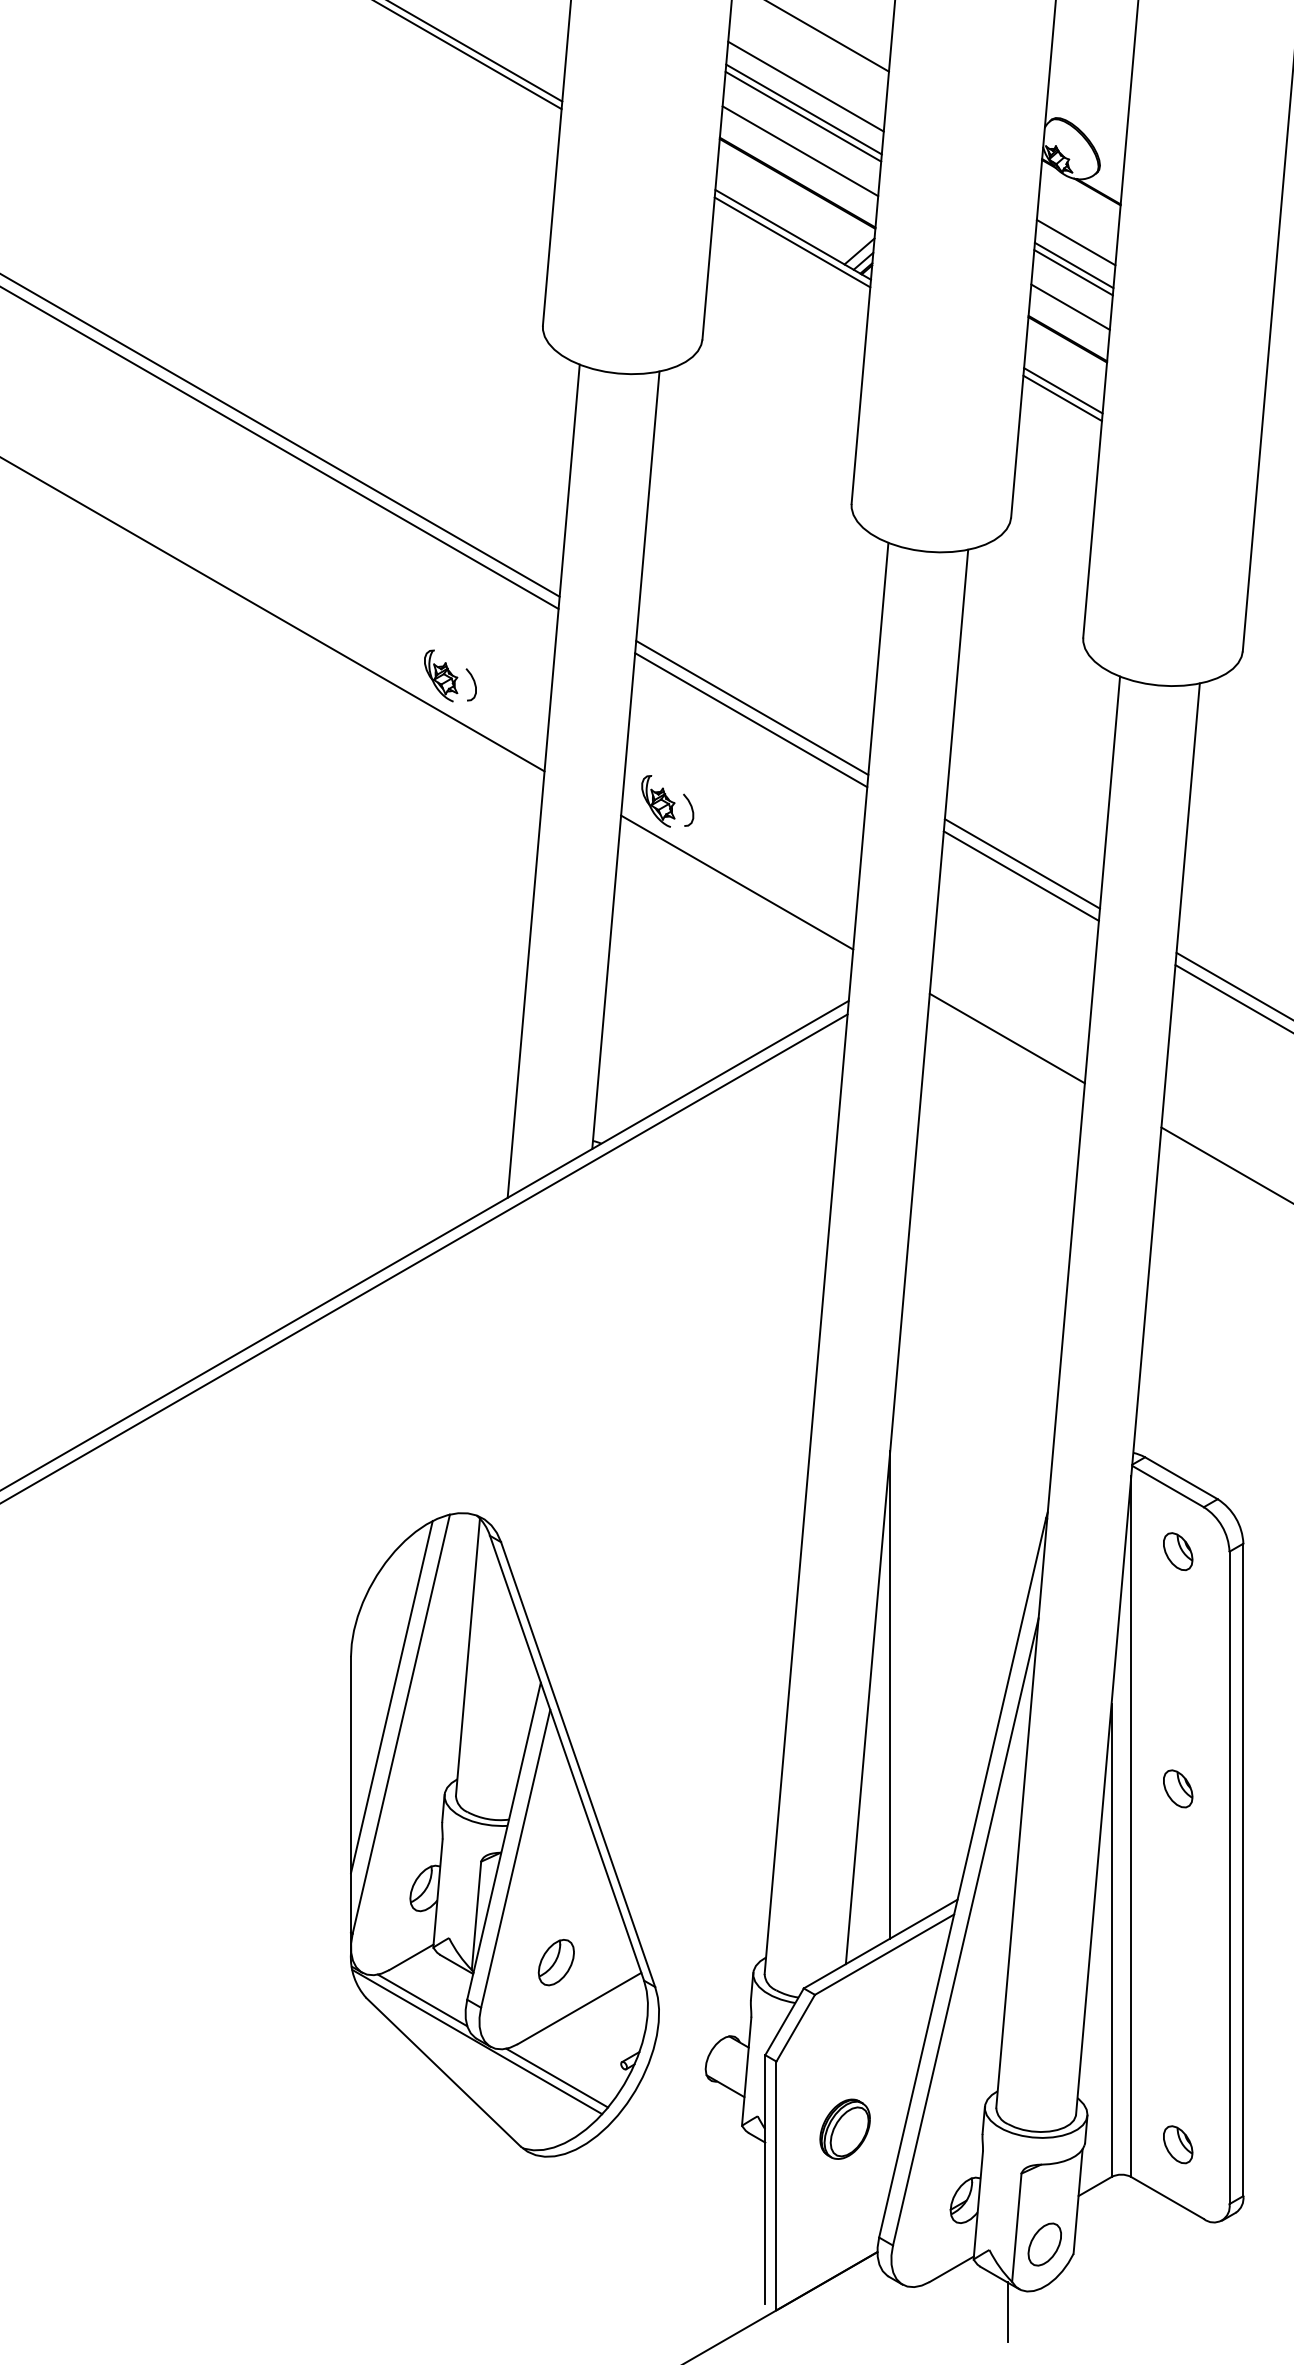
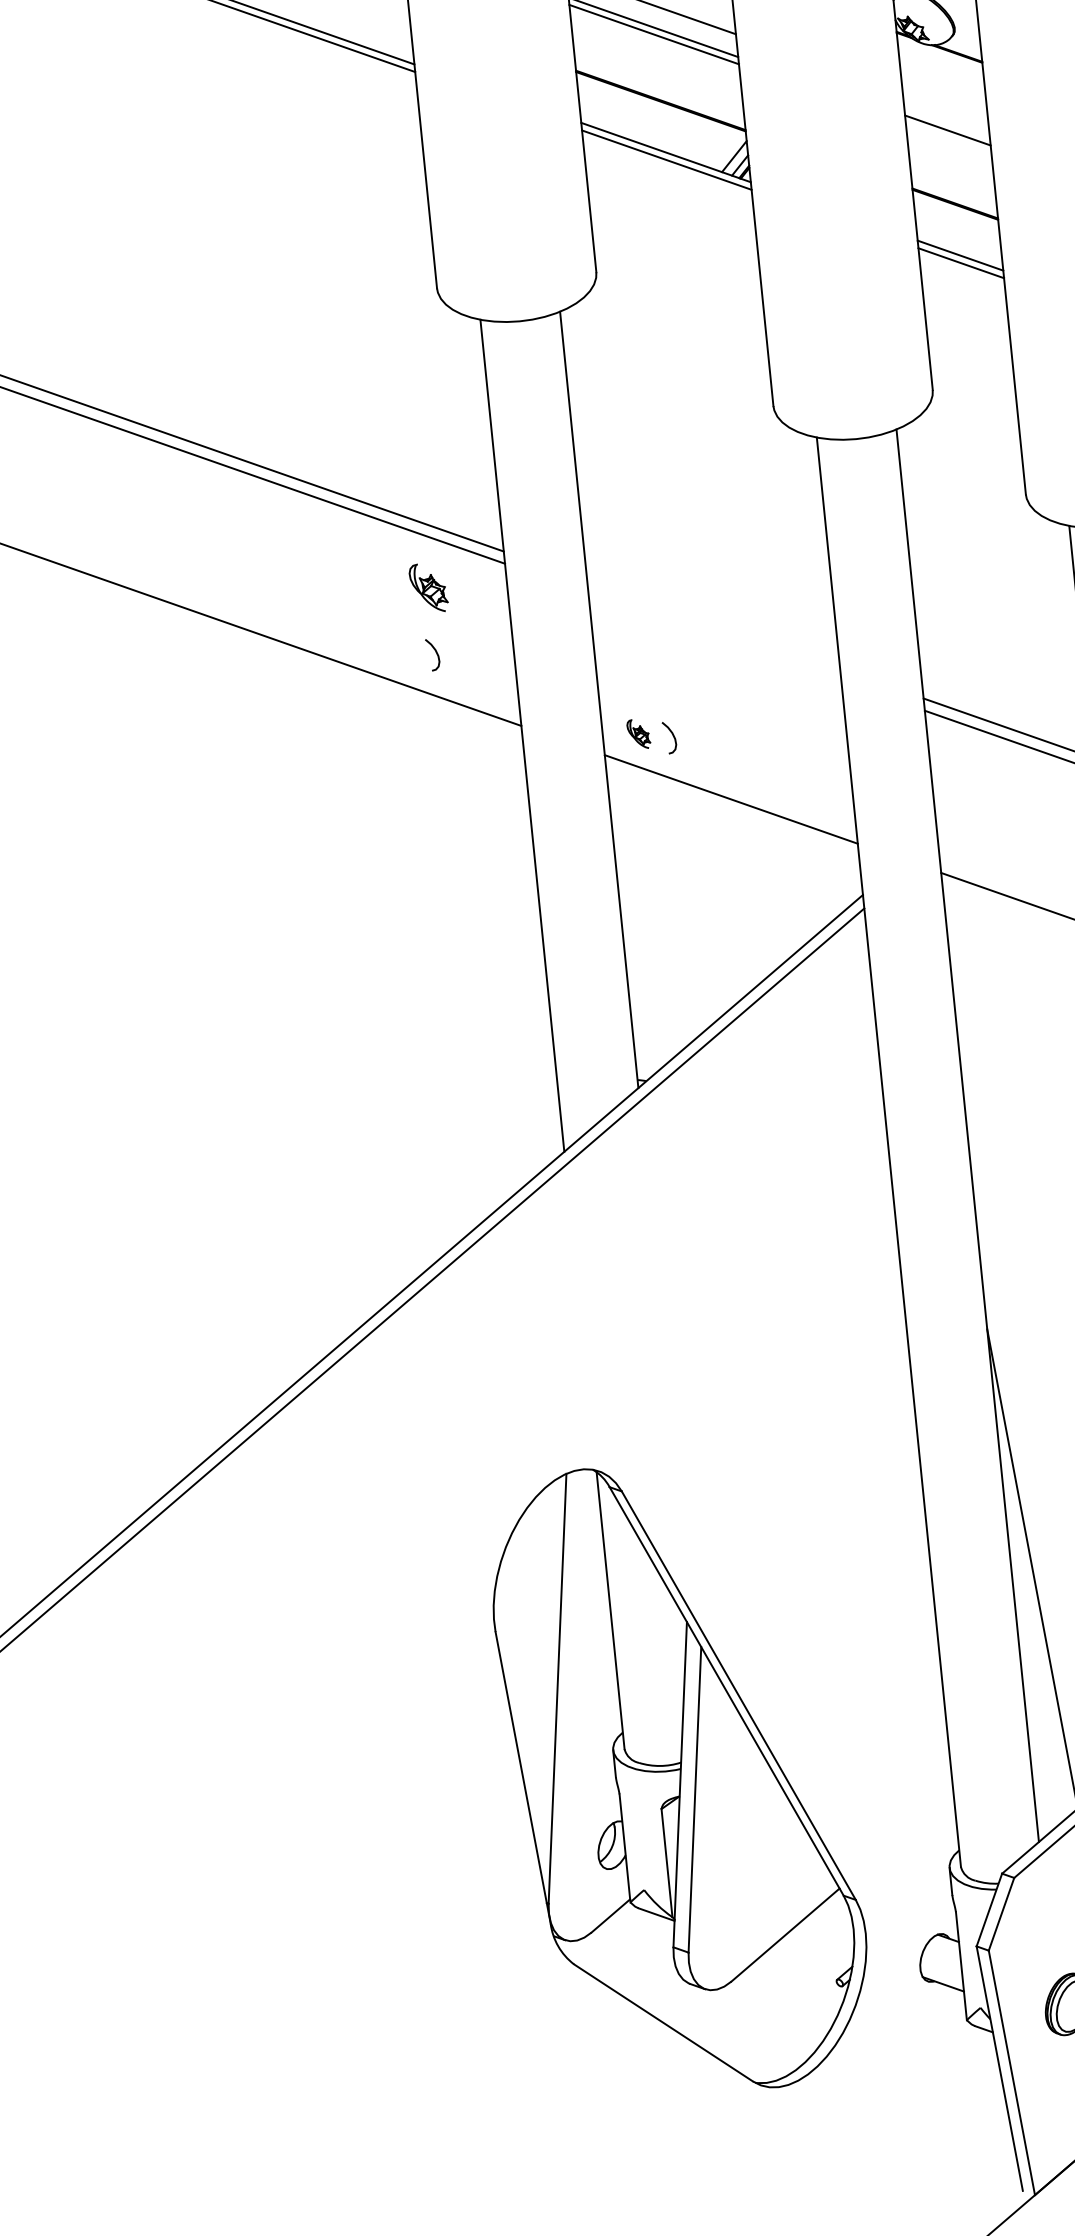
line: (800, 151) -> (657, 69), removed
line: (1075, 242) -> (944, 107), removed
line: (1073, 272) -> (948, 137), removed
line: (1070, 306) -> (951, 171), removed
part: (441, 675) -> (429, 587), moved
line: (752, 707) -> (713, 624), removed
line: (751, 720) -> (715, 637), removed
part: (658, 801) -> (638, 734), size x0.6
line: (391, 1697) -> (542, 1664), removed
part: (555, 1962) -> (753, 1894), removed
line: (422, 2000) -> (629, 1956), removed
line: (477, 2041) -> (691, 1986), removed
line: (557, 2077) -> (776, 2006), removed

